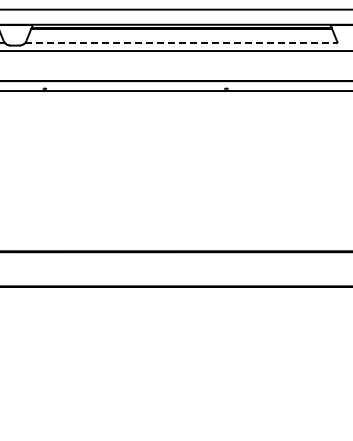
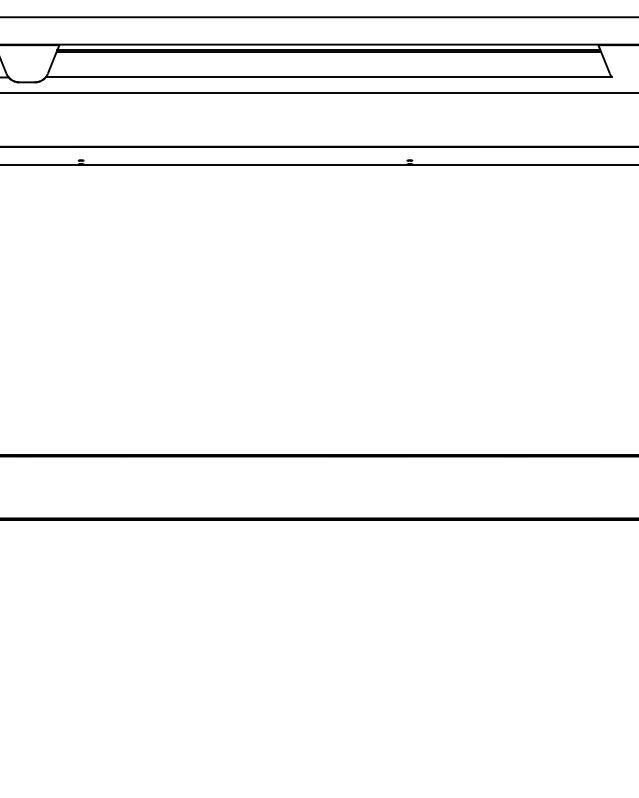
line: (182, 42) -> (330, 76), dashed -> solid

